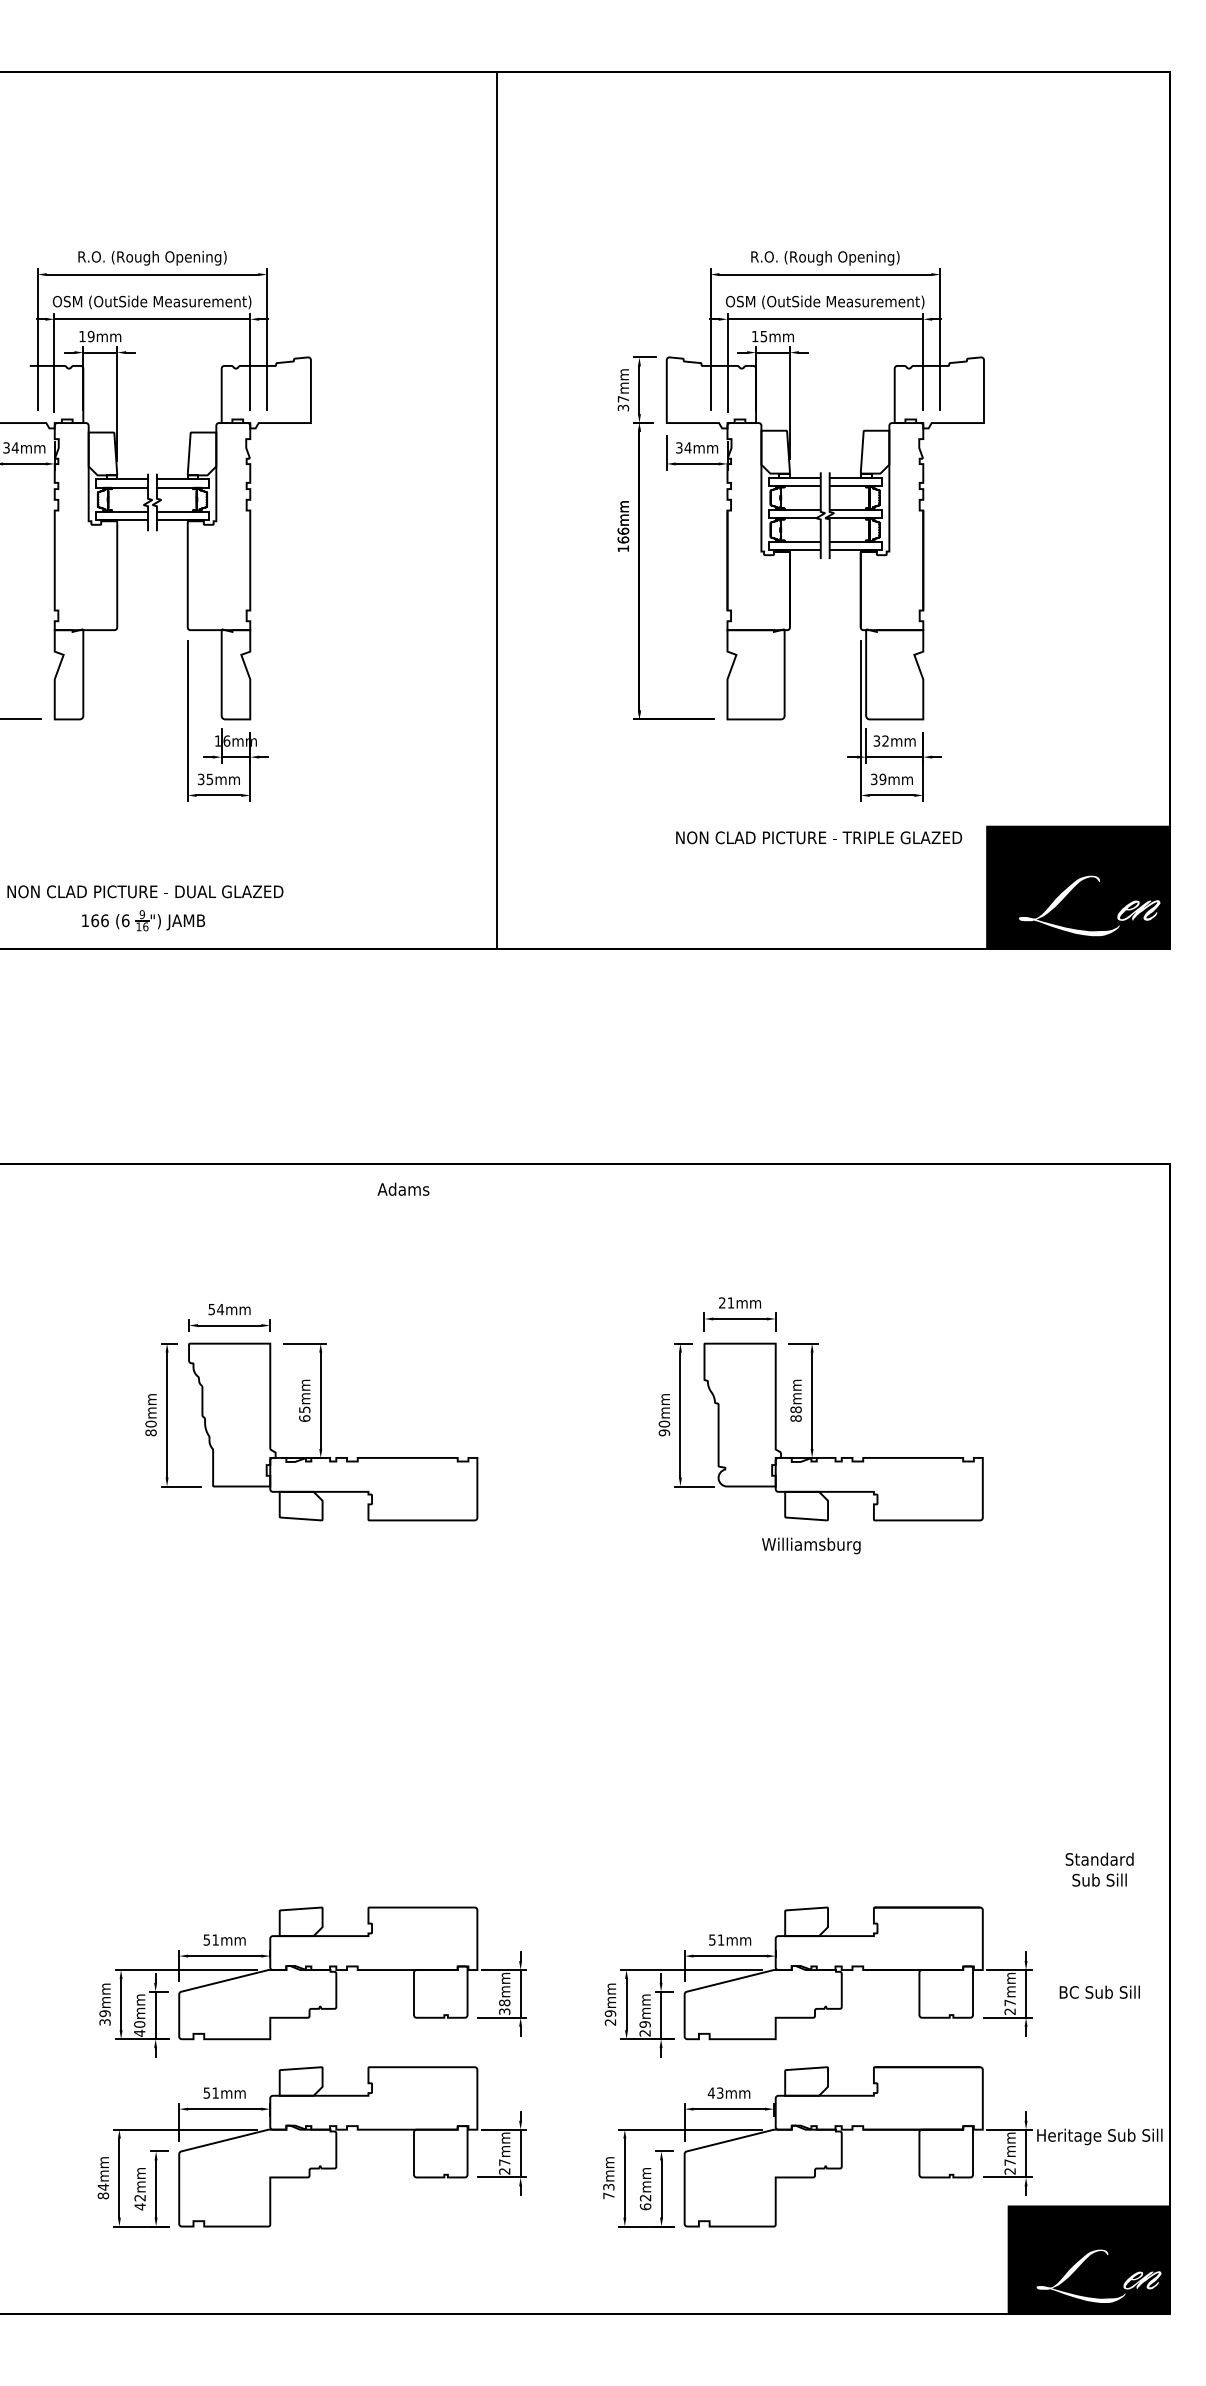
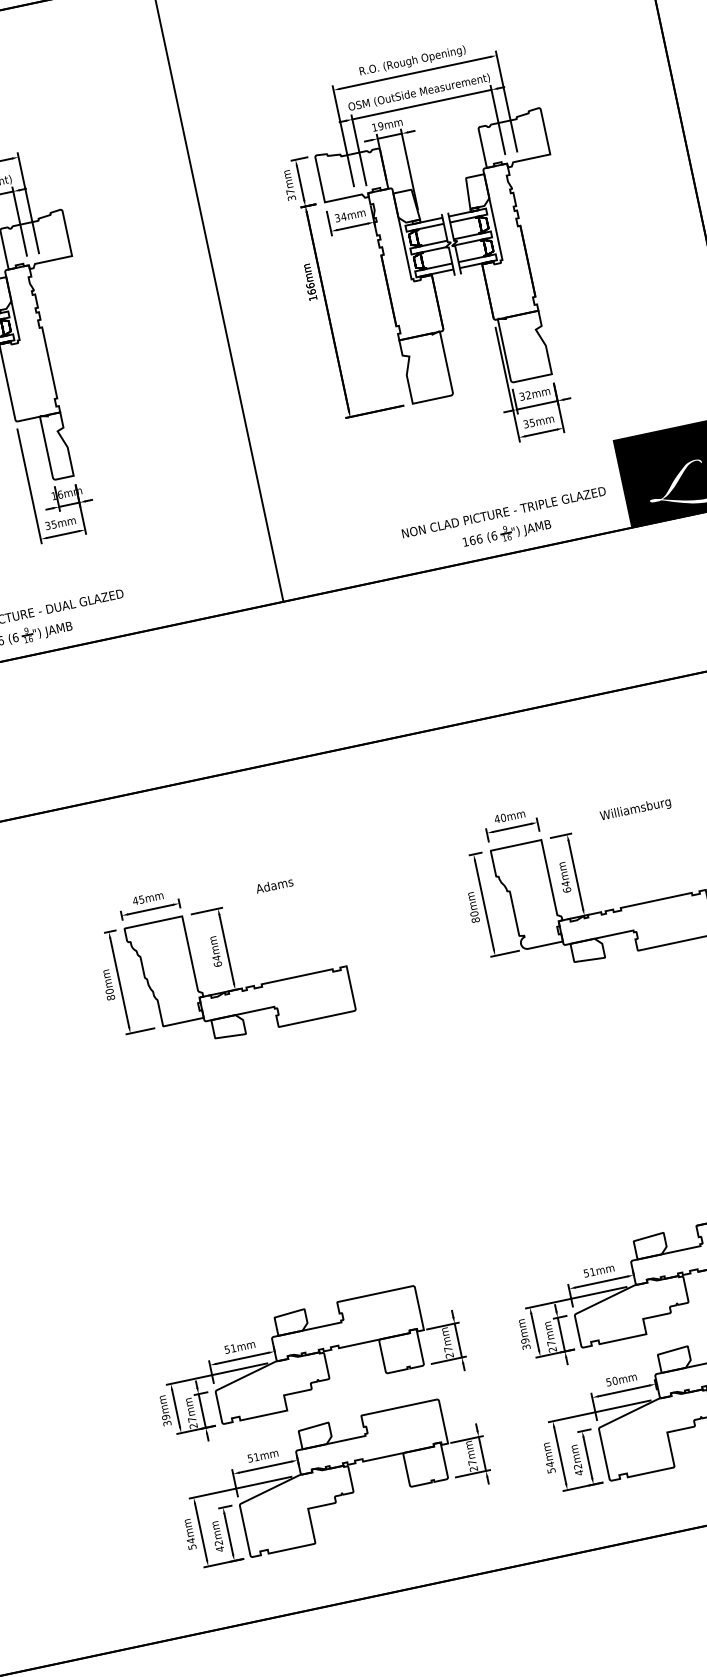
text: (763, 335) -> (380, 125), 15mm -> 19mm
text: (882, 778) -> (531, 422), 39mm -> 35mm
text: (819, 837) -> (504, 512), moved
part: (816, 920) -> (506, 533), added
text: (403, 1188) -> (274, 884), moved
text: (726, 1302) -> (500, 818), 21mm -> 40mm
text: (216, 1309) -> (138, 900), 54mm -> 45mm
text: (304, 1409) -> (216, 957), 65mm -> 64mm
text: (795, 1413) -> (565, 886), 88mm -> 64mm
text: (664, 1432) -> (475, 919), 90mm -> 80mm
text: (811, 1545) -> (635, 809), moved
text: (504, 2006) -> (448, 1351), 38mm -> 27mm
text: (610, 2022) -> (526, 1347), 29mm -> 39mm
text: (644, 2024) -> (550, 1343), 29mm -> 27mm
text: (139, 2028) -> (192, 1422), 40mm -> 27mm
text: (715, 2092) -> (611, 1381), 43mm -> 50mm
text: (608, 2191) -> (550, 1467), 73mm -> 54mm
text: (103, 2195) -> (192, 1546), 84mm -> 54mm
text: (645, 2206) -> (579, 1472), 62mm -> 42mm

